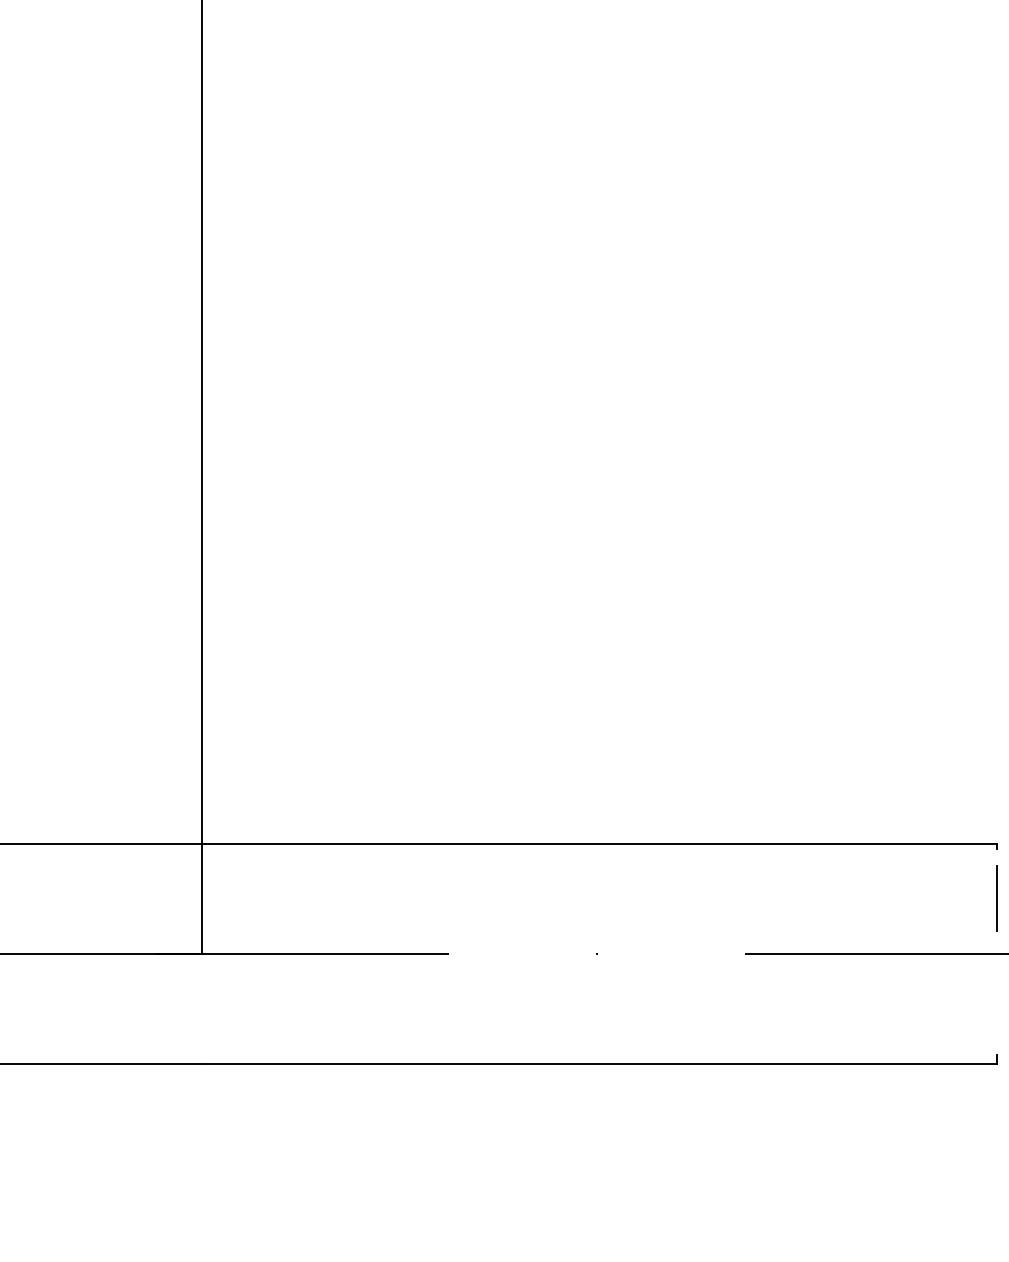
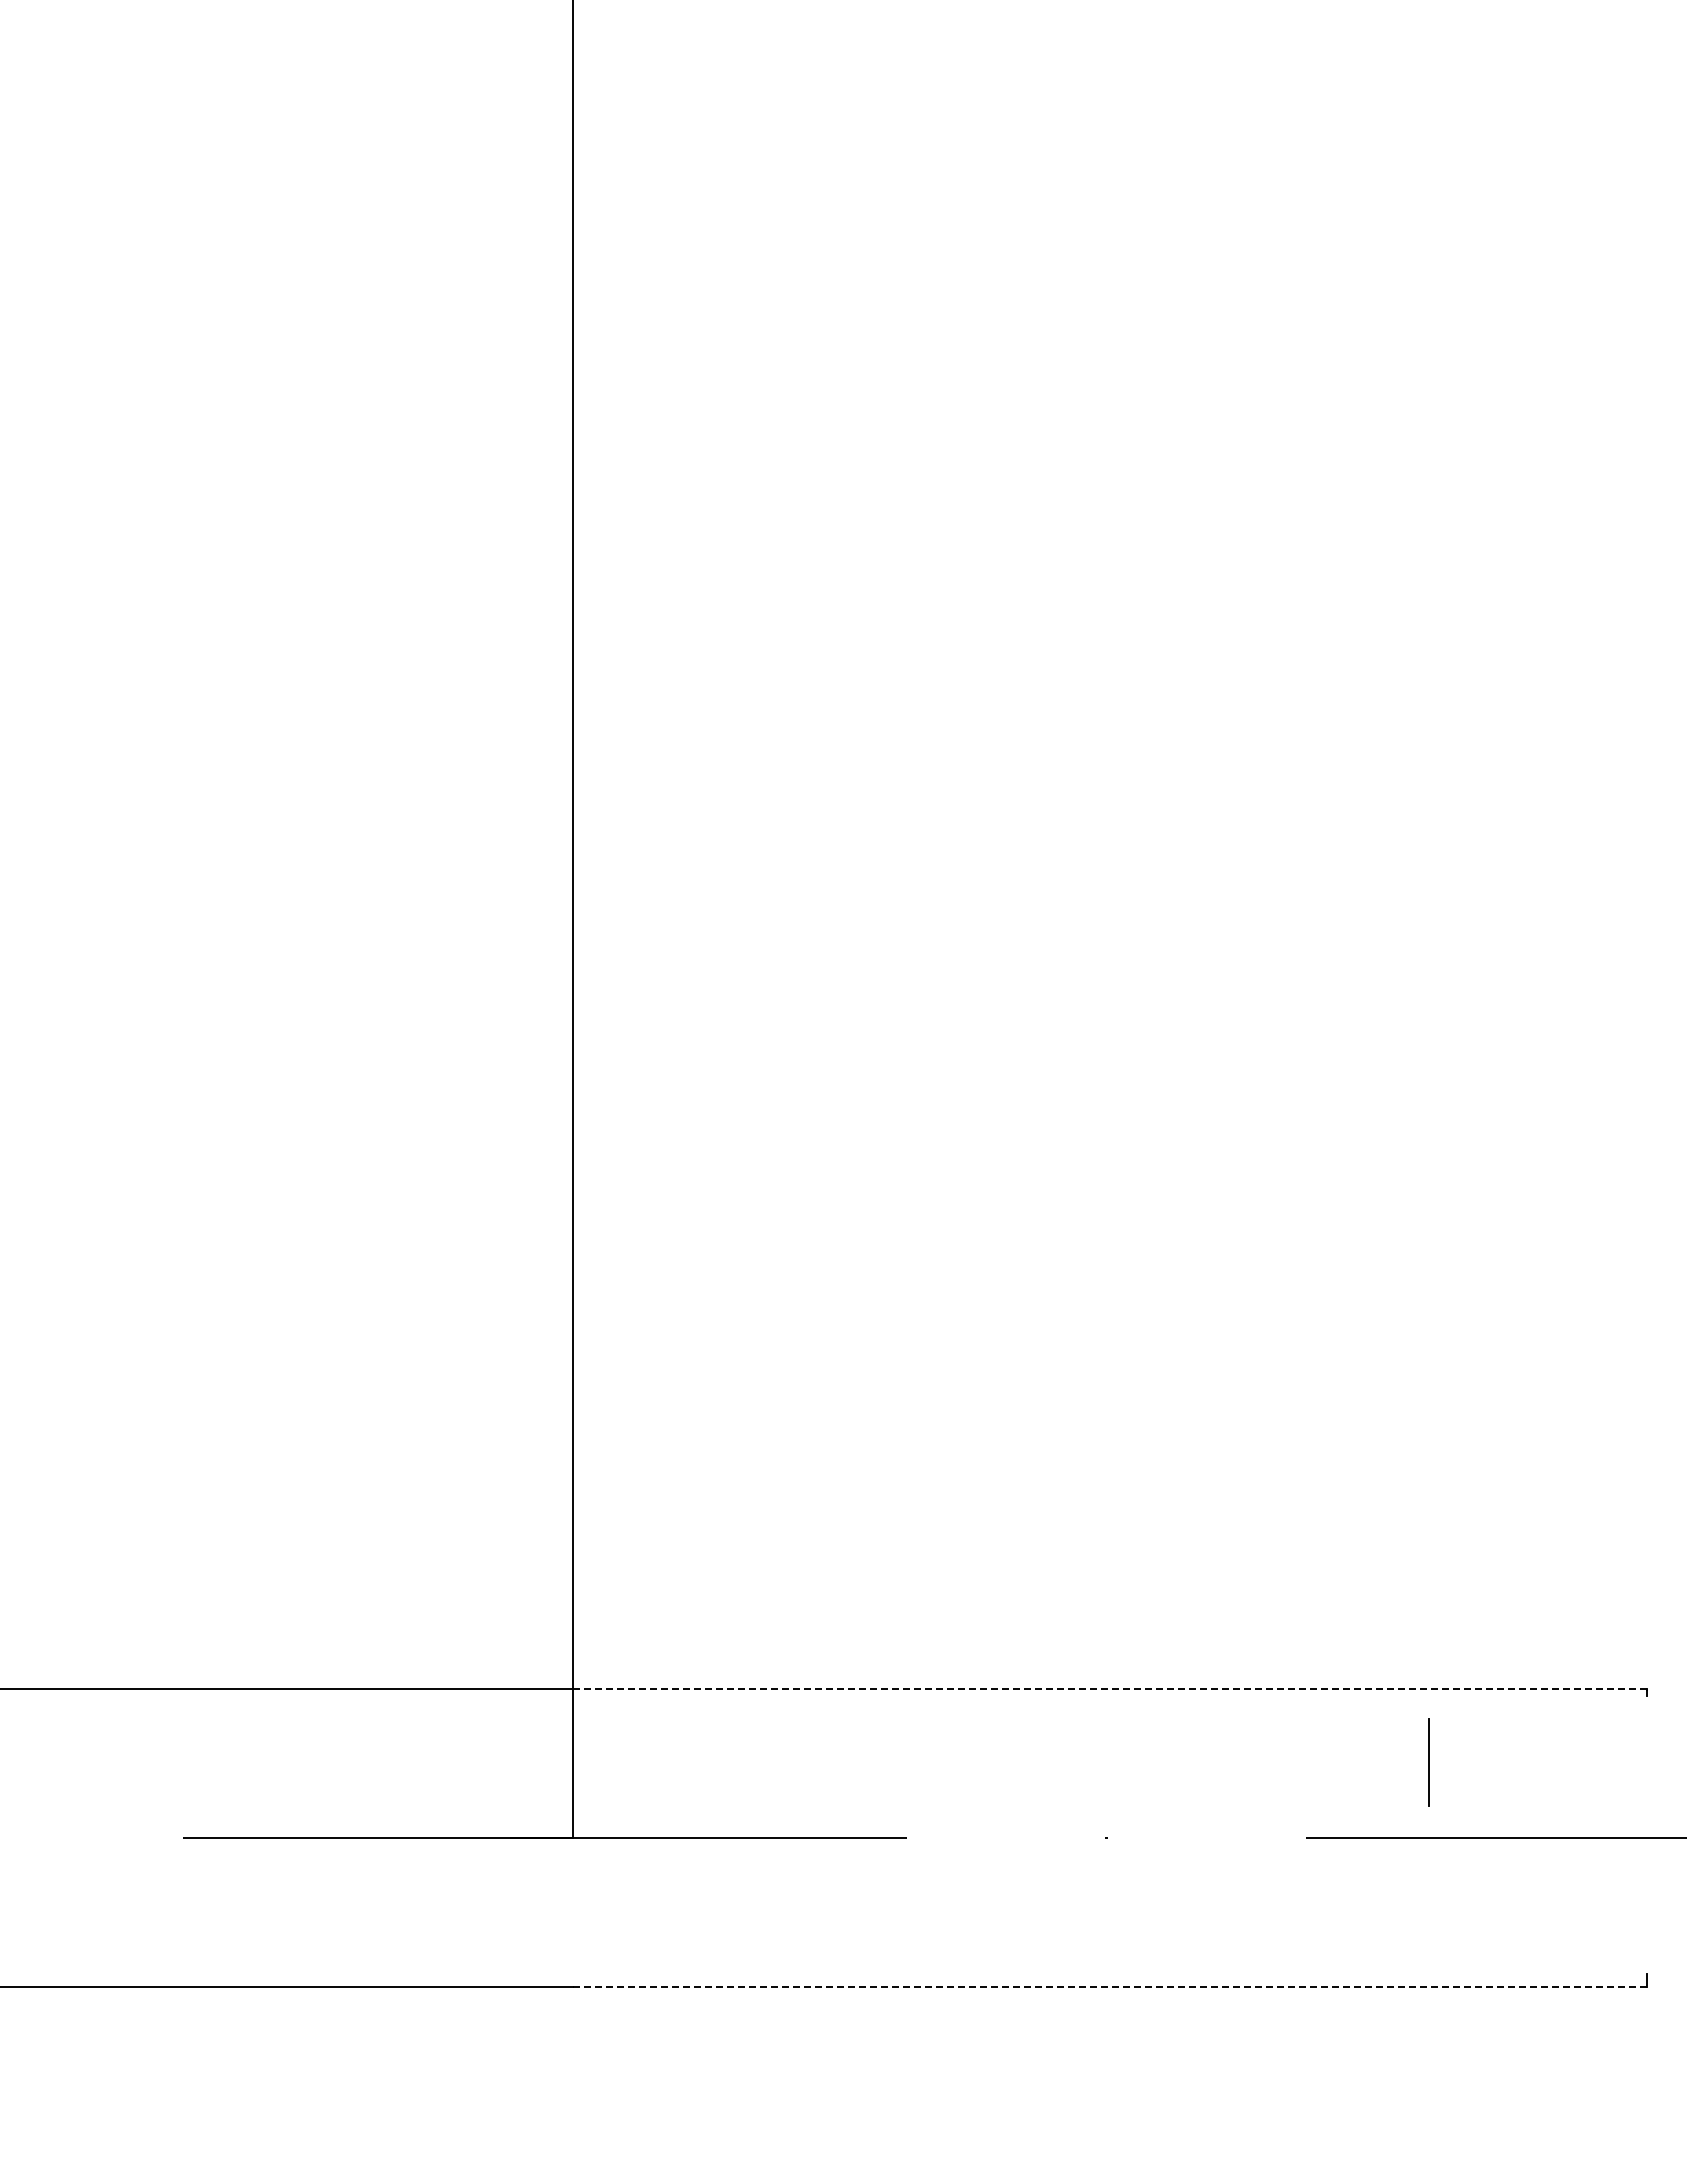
line: (599, 844) -> (1110, 1689), solid -> dashed
line: (997, 898) -> (1428, 1762), moved
line: (599, 1064) -> (1110, 1986), solid -> dashed

